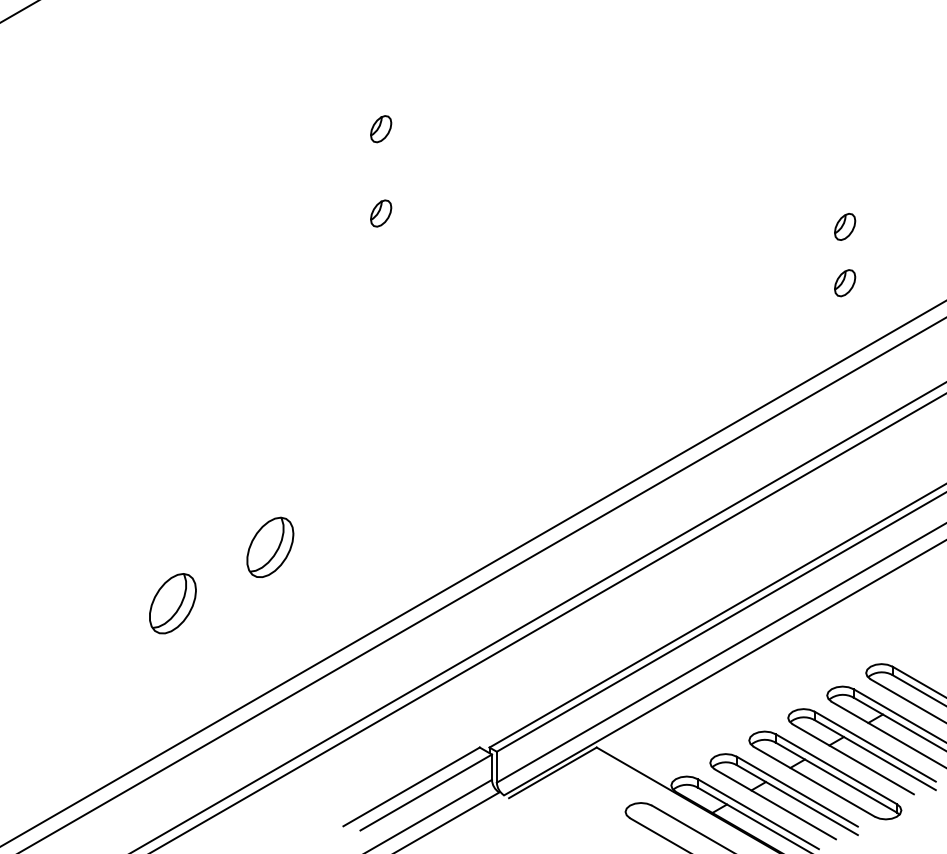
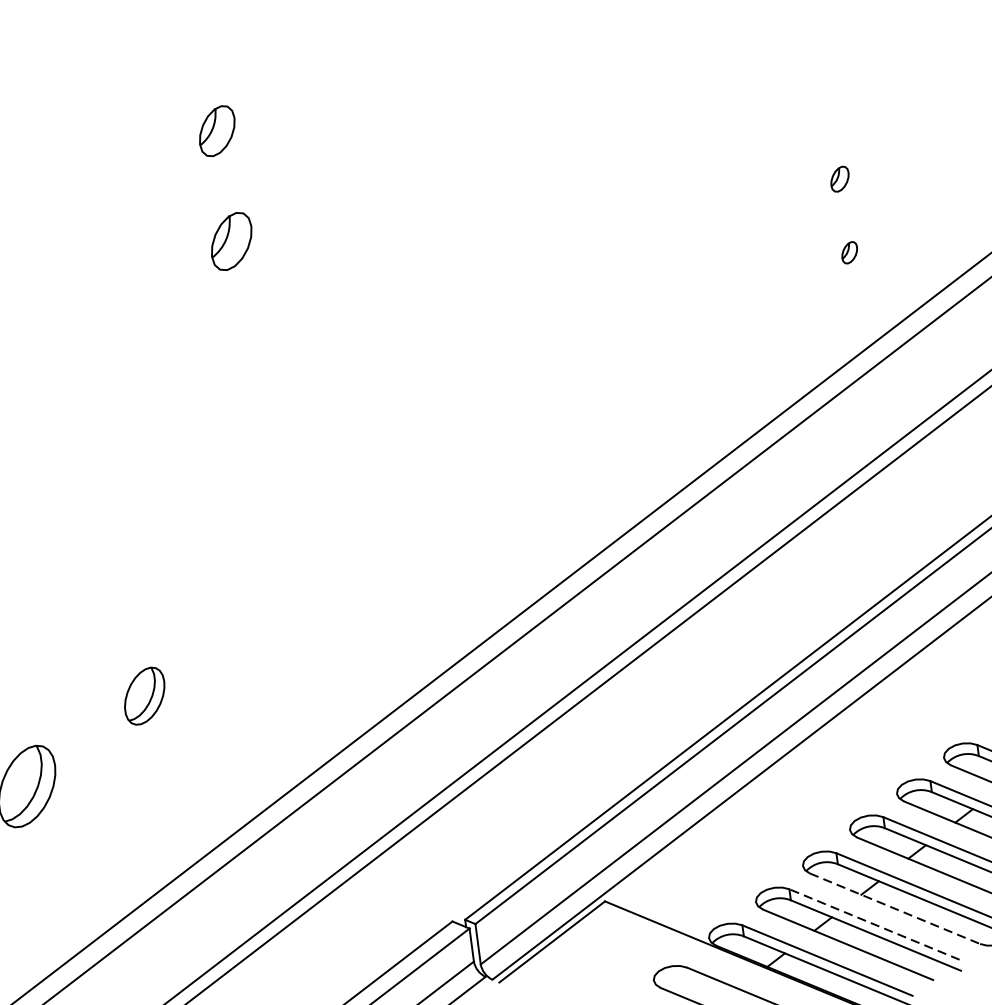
part: (381, 129) -> (217, 131), size x1.4
part: (381, 213) -> (232, 241), size x1.6
part: (845, 226) -> (840, 178), size x0.7
part: (845, 283) -> (850, 252), size x0.6
part: (270, 546) -> (144, 695), size x0.7
line: (814, 781) -> (895, 908), solid -> dashed
line: (797, 791) -> (874, 924), solid -> dashed

